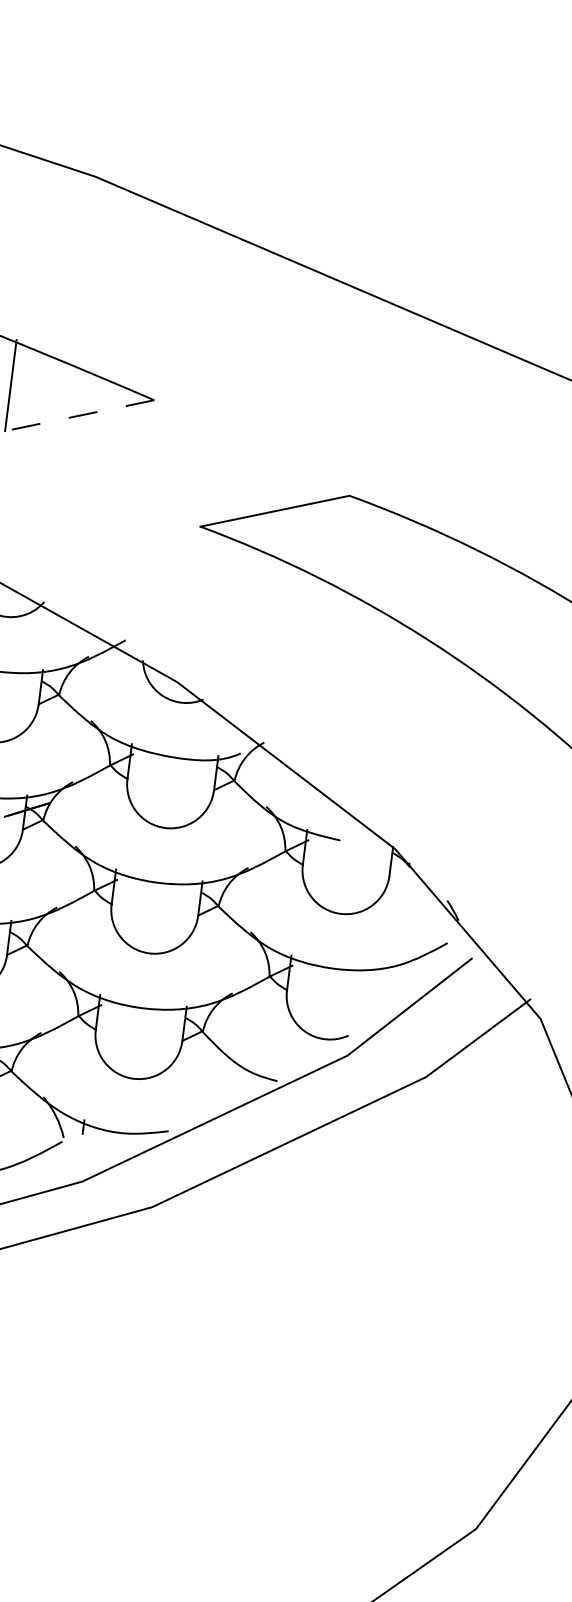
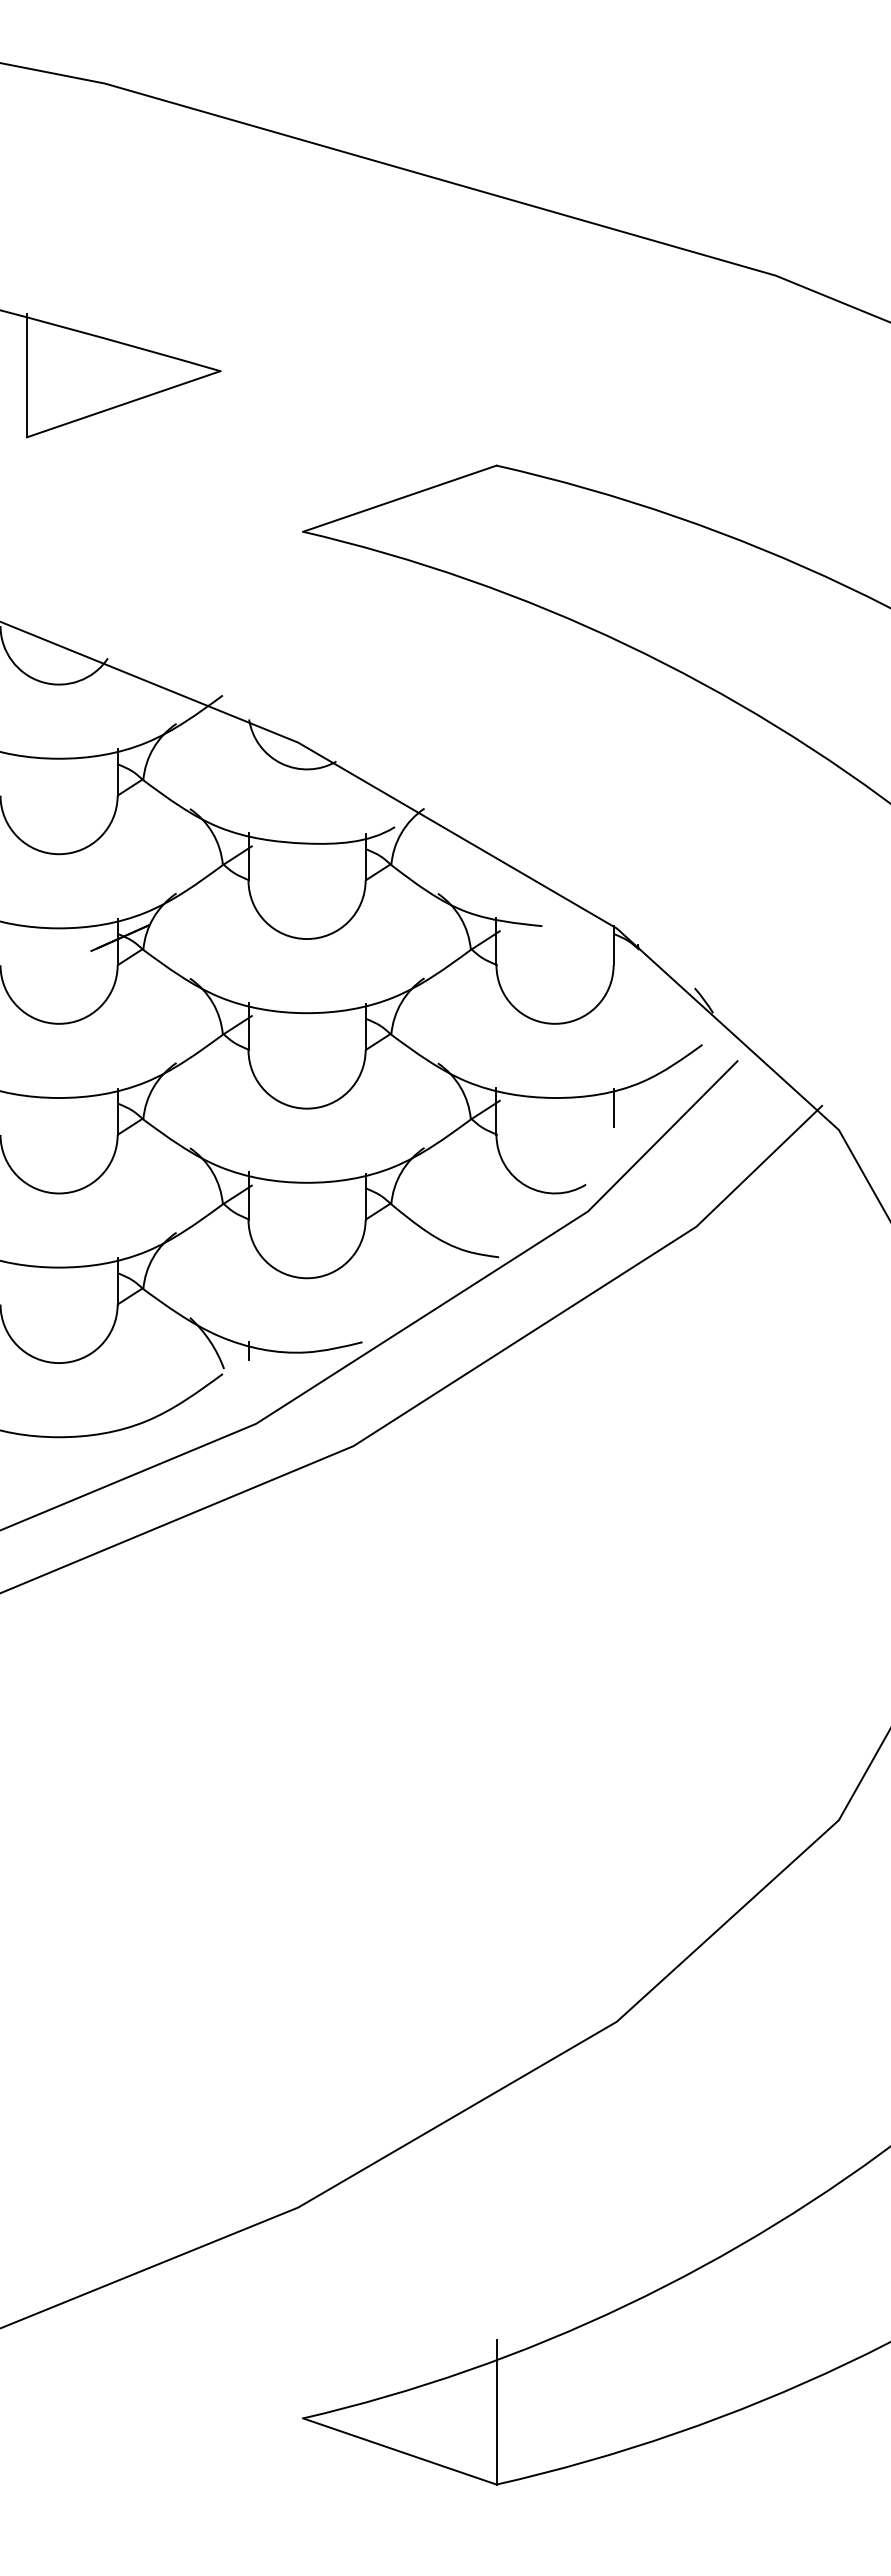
line: (79, 415) -> (123, 404), dashed -> solid
line: (376, 981) -> (613, 1107), added

